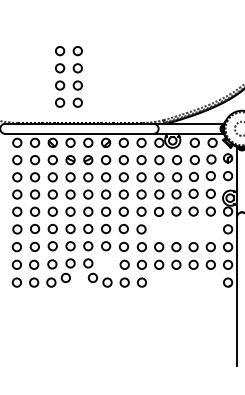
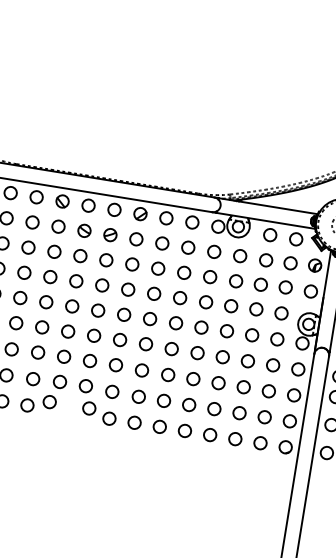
part: (64, 71) -> (96, 99), removed
part: (184, 229) -> (234, 359), added
circle: (106, 264) -> (112, 392), added
part: (184, 282) -> (222, 436), added

